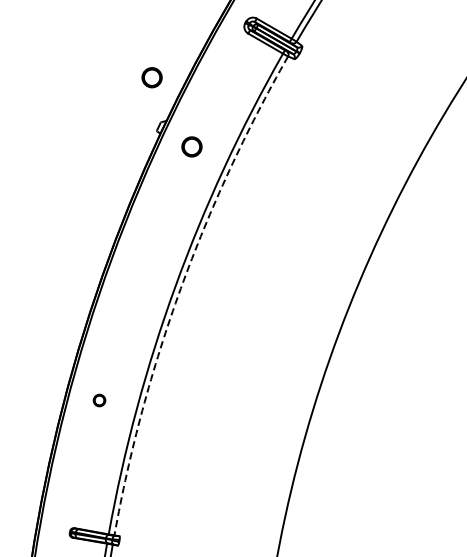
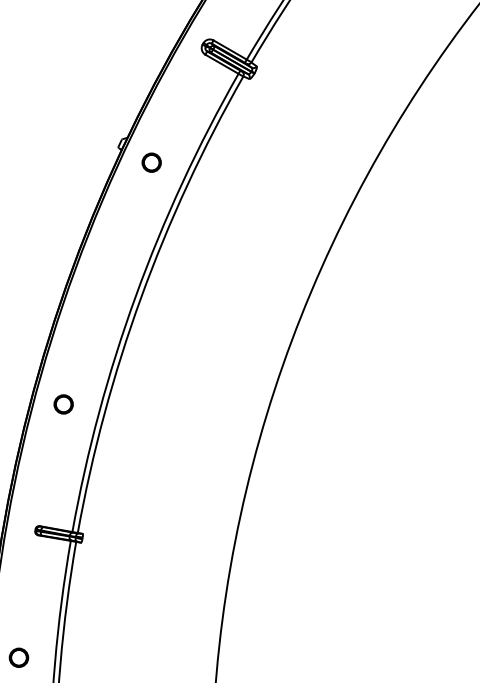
circle: (151, 77) -> (113, 96), removed
arc: (181, 288) -> (141, 297), dashed -> solid
circle: (99, 400) -> (63, 404), size x1.67

